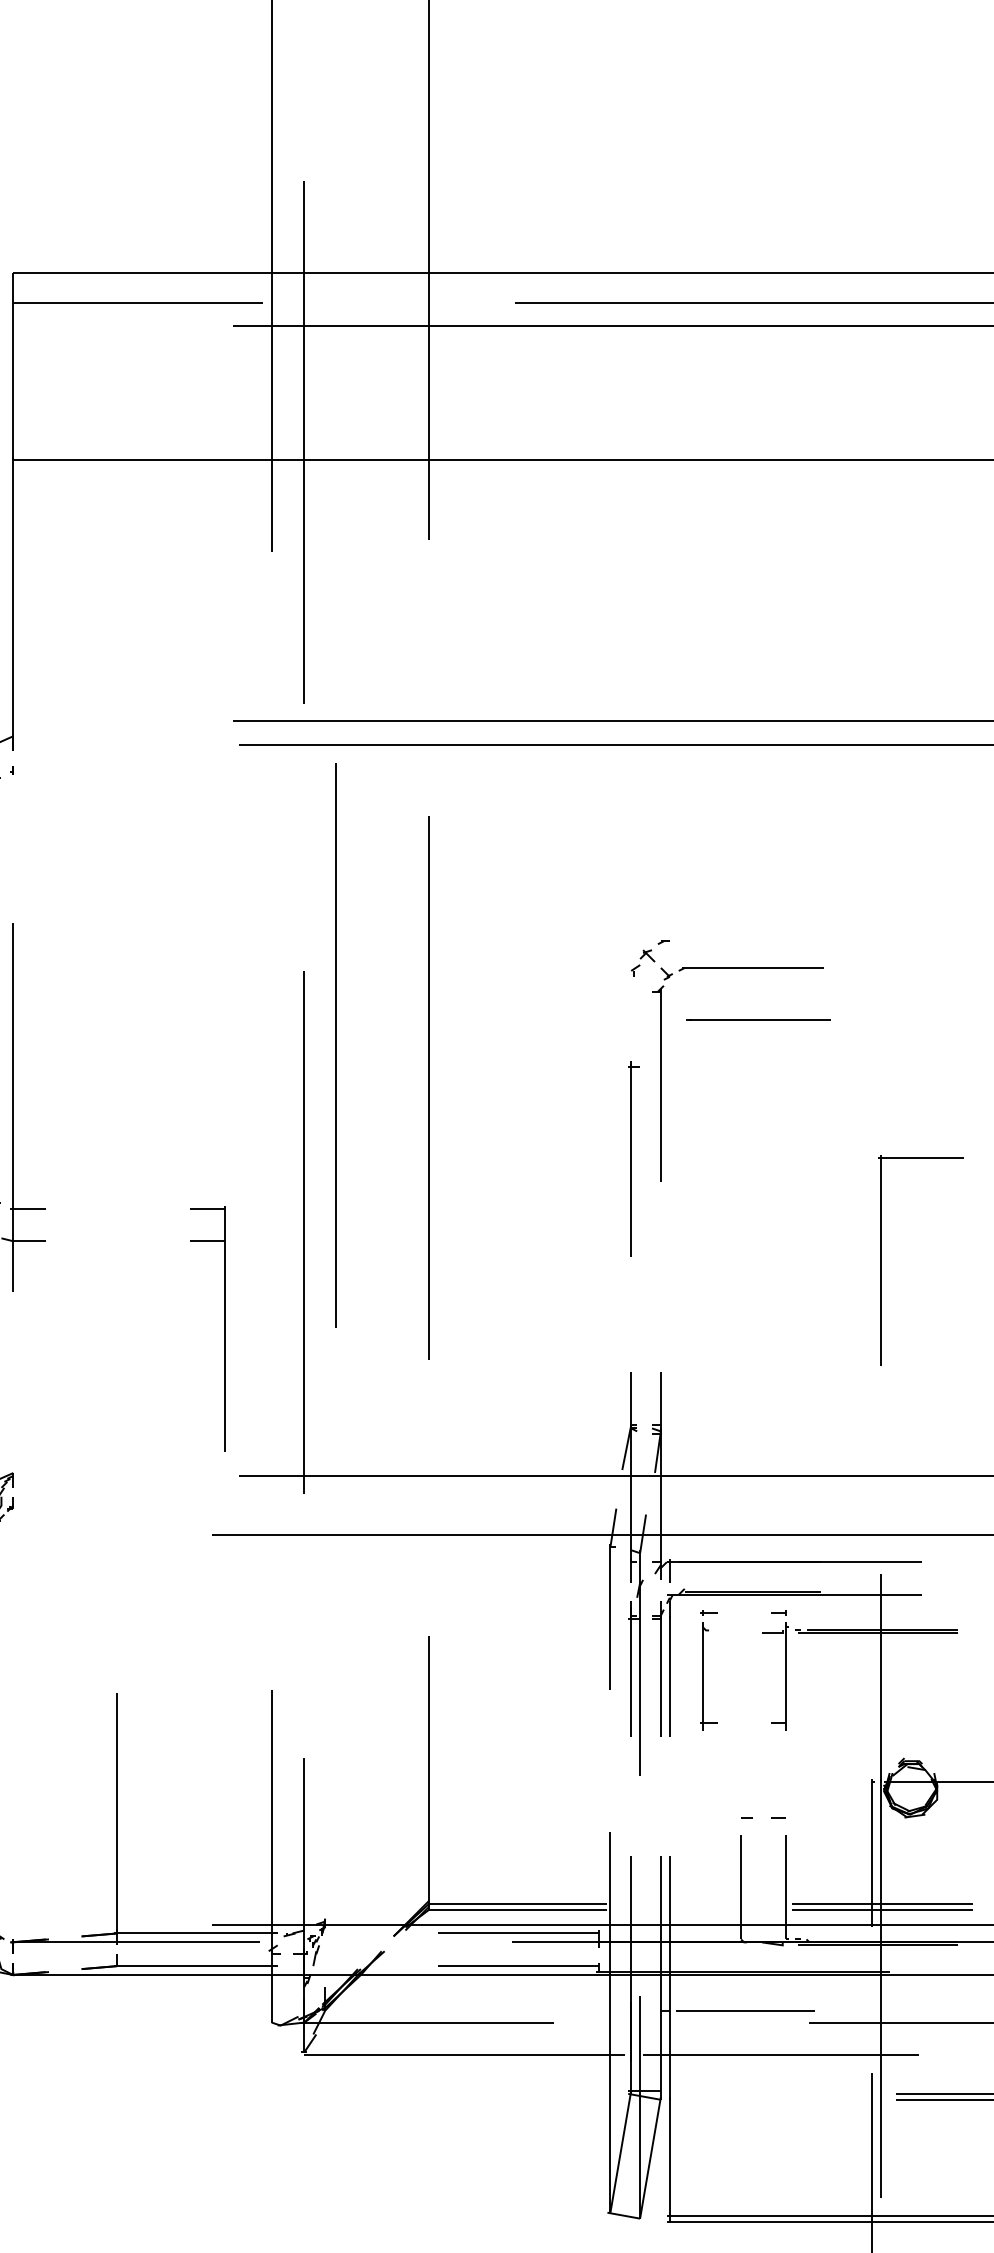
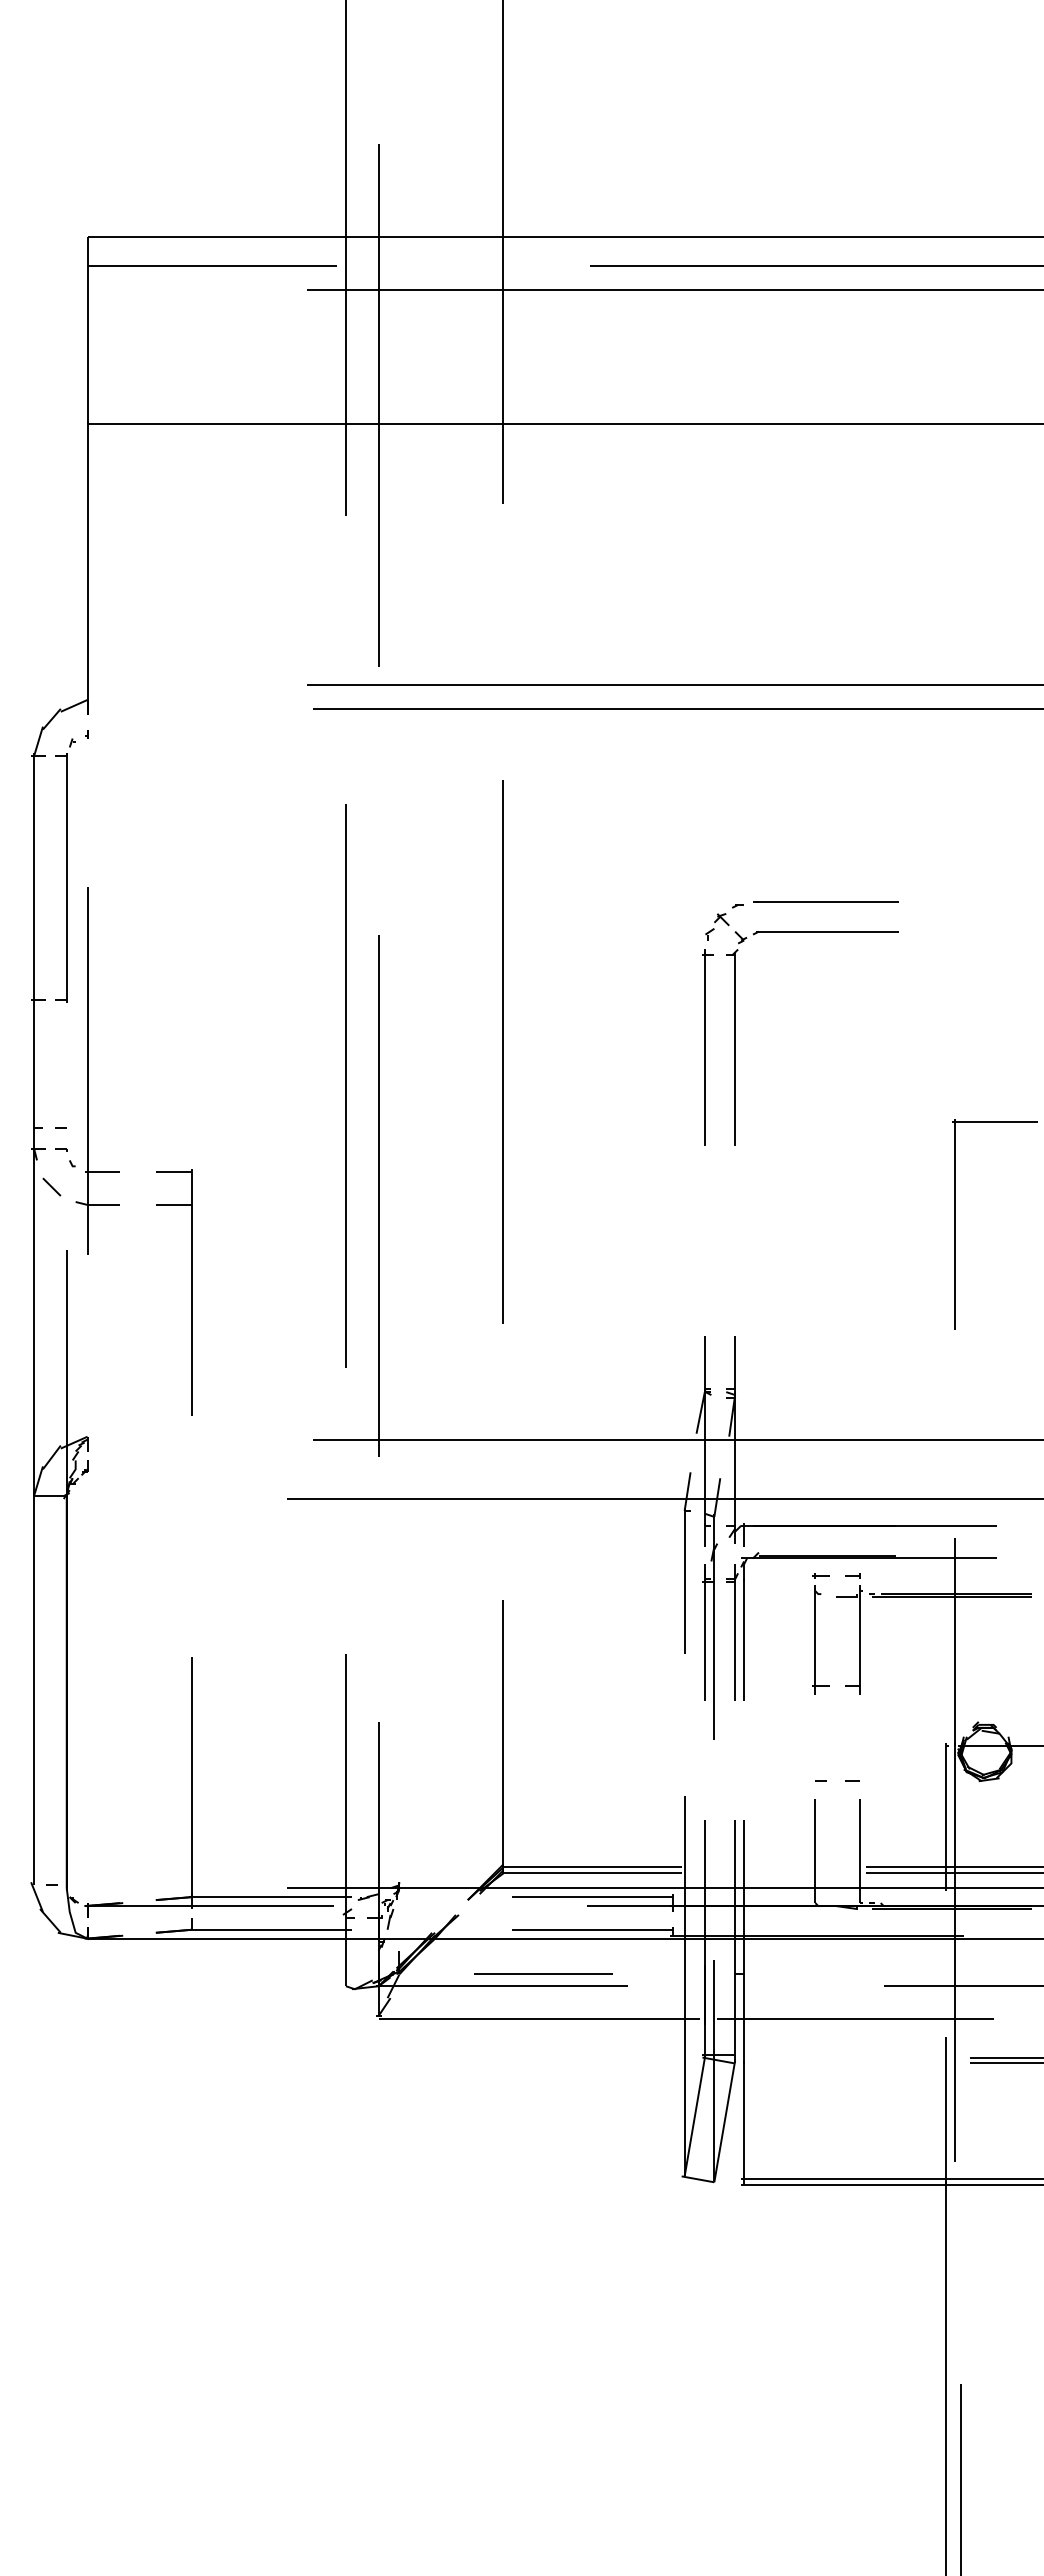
line: (758, 1019) -> (825, 901), moved
line: (335, 1044) -> (345, 1085), moved
part: (633, 1158) -> (707, 1047), moved
part: (225, 1328) -> (191, 1292), moved
part: (708, 1669) -> (820, 1633), moved
line: (745, 2009) -> (543, 1973), moved

